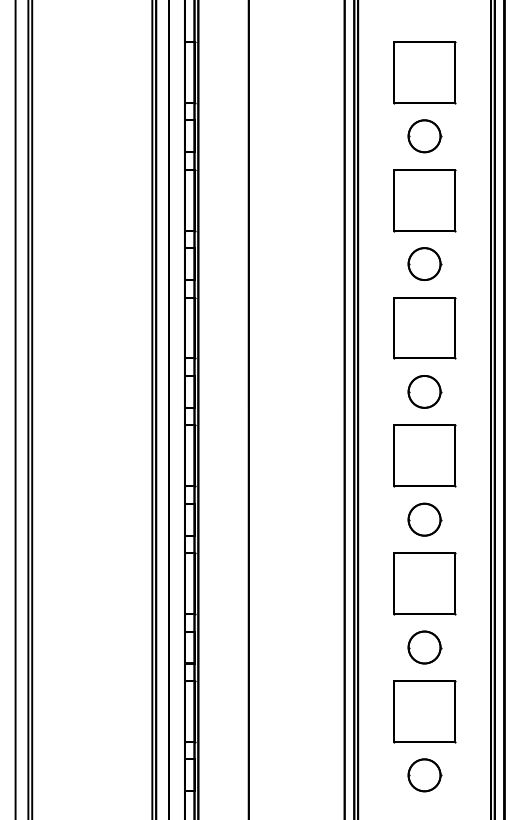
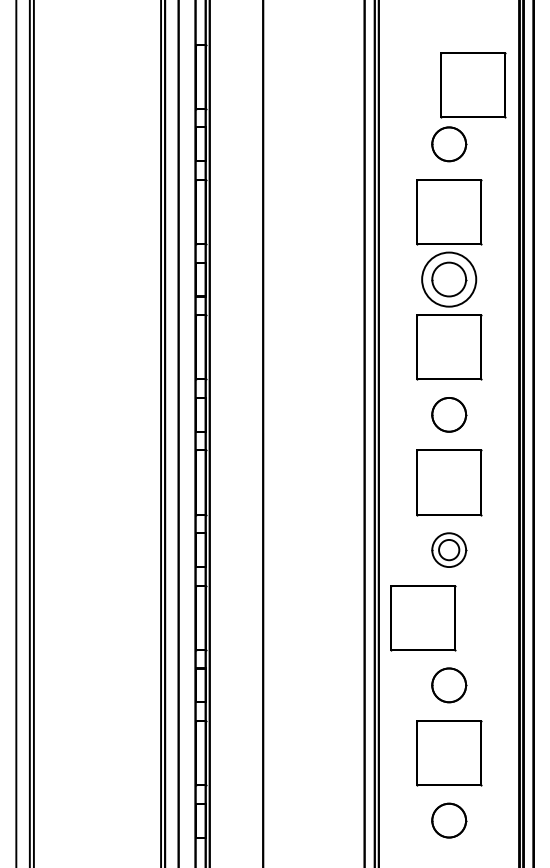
part: (424, 73) -> (473, 85), moved
circle: (424, 264) -> (449, 279), size x1.6
circle: (424, 519) -> (449, 549), size x0.6
part: (424, 584) -> (423, 618), moved

